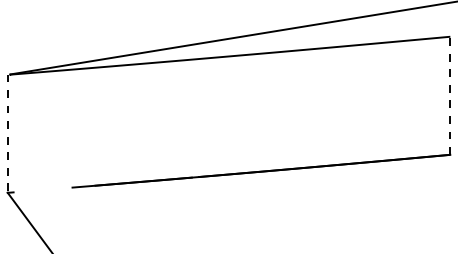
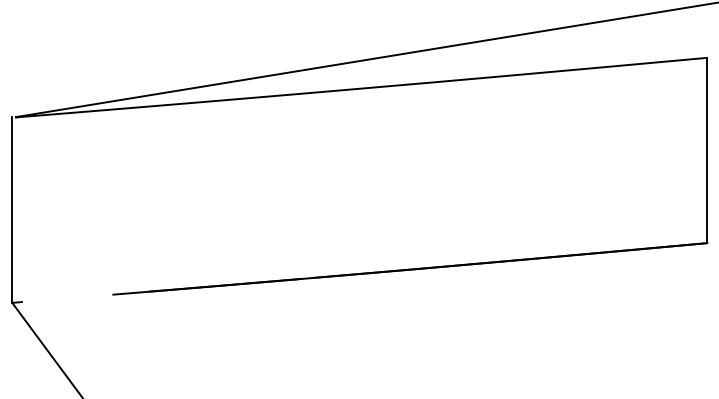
line: (450, 95) -> (707, 150), dashed -> solid
line: (7, 134) -> (11, 211), dashed -> solid

